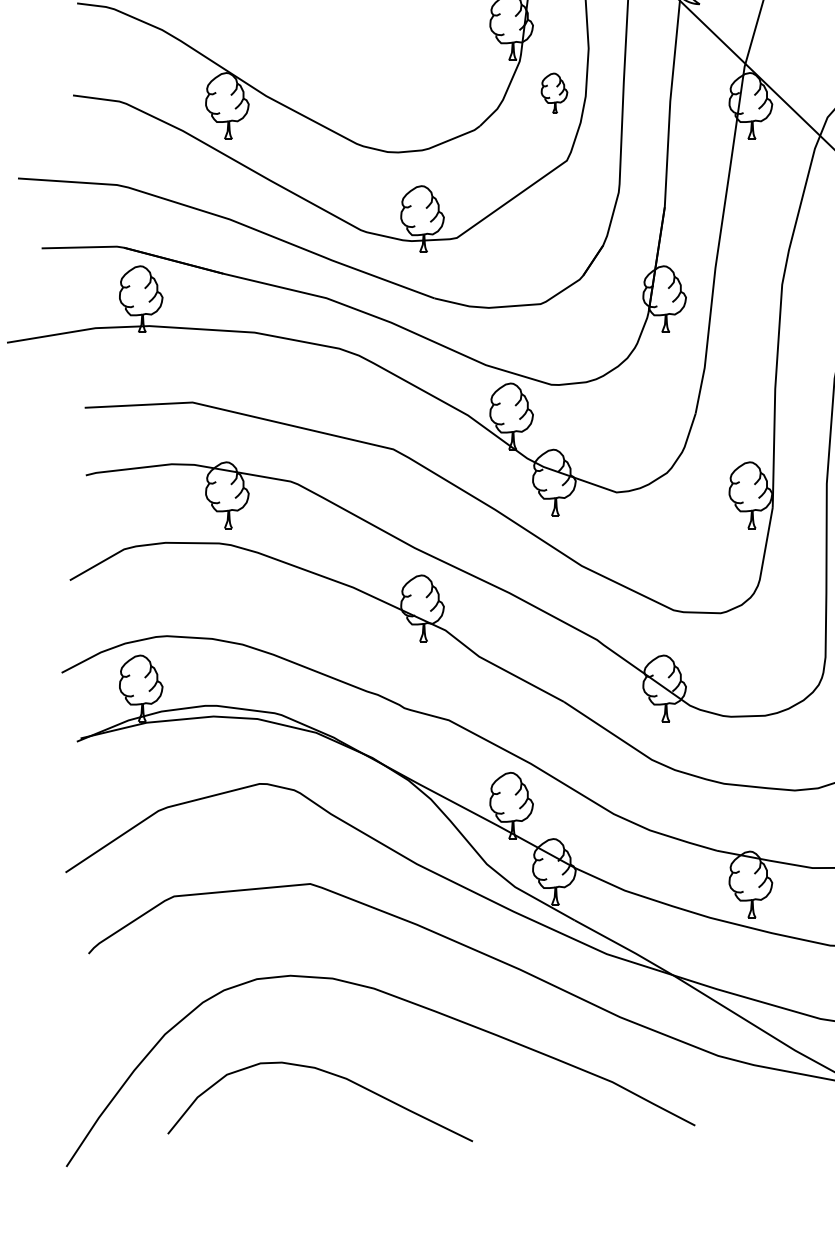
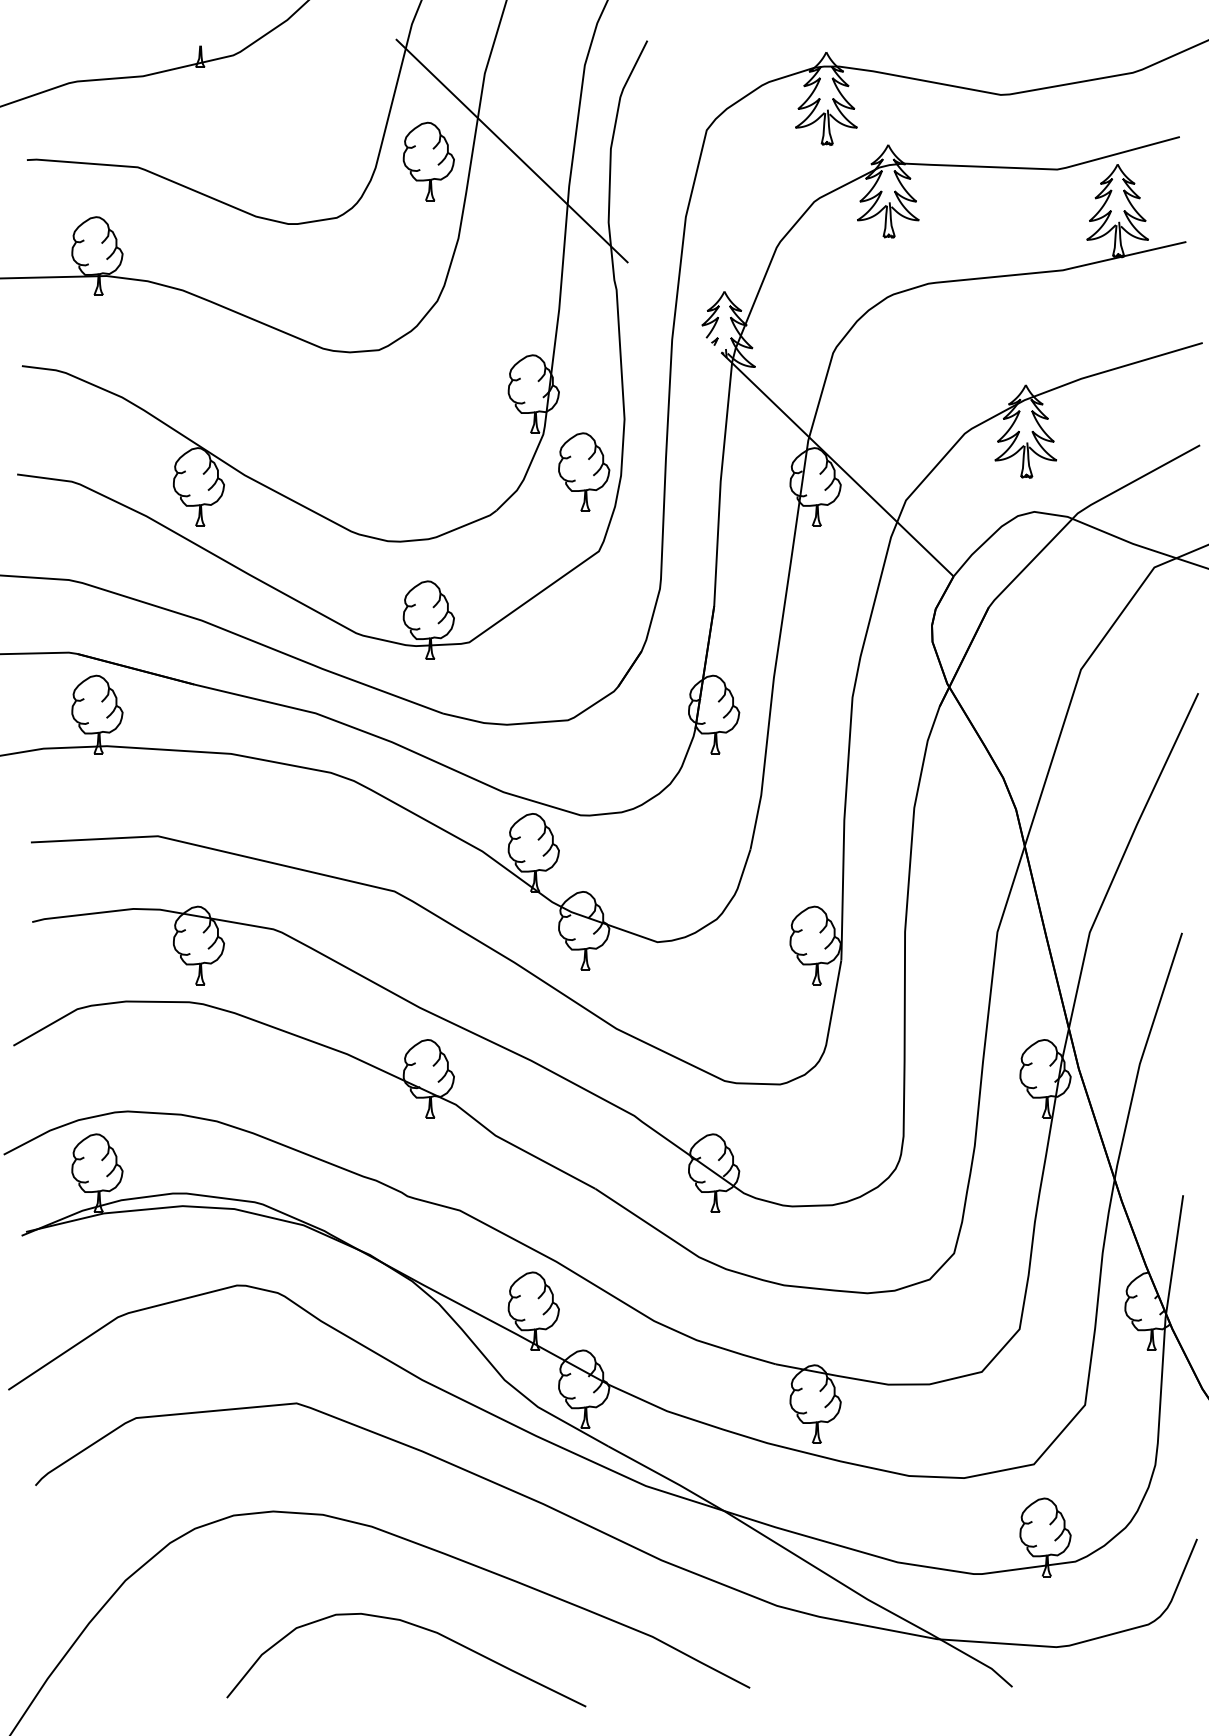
part: (554, 92) -> (584, 471), size x1.67
curve: (332, 1075) -> (420, 1628), moved

